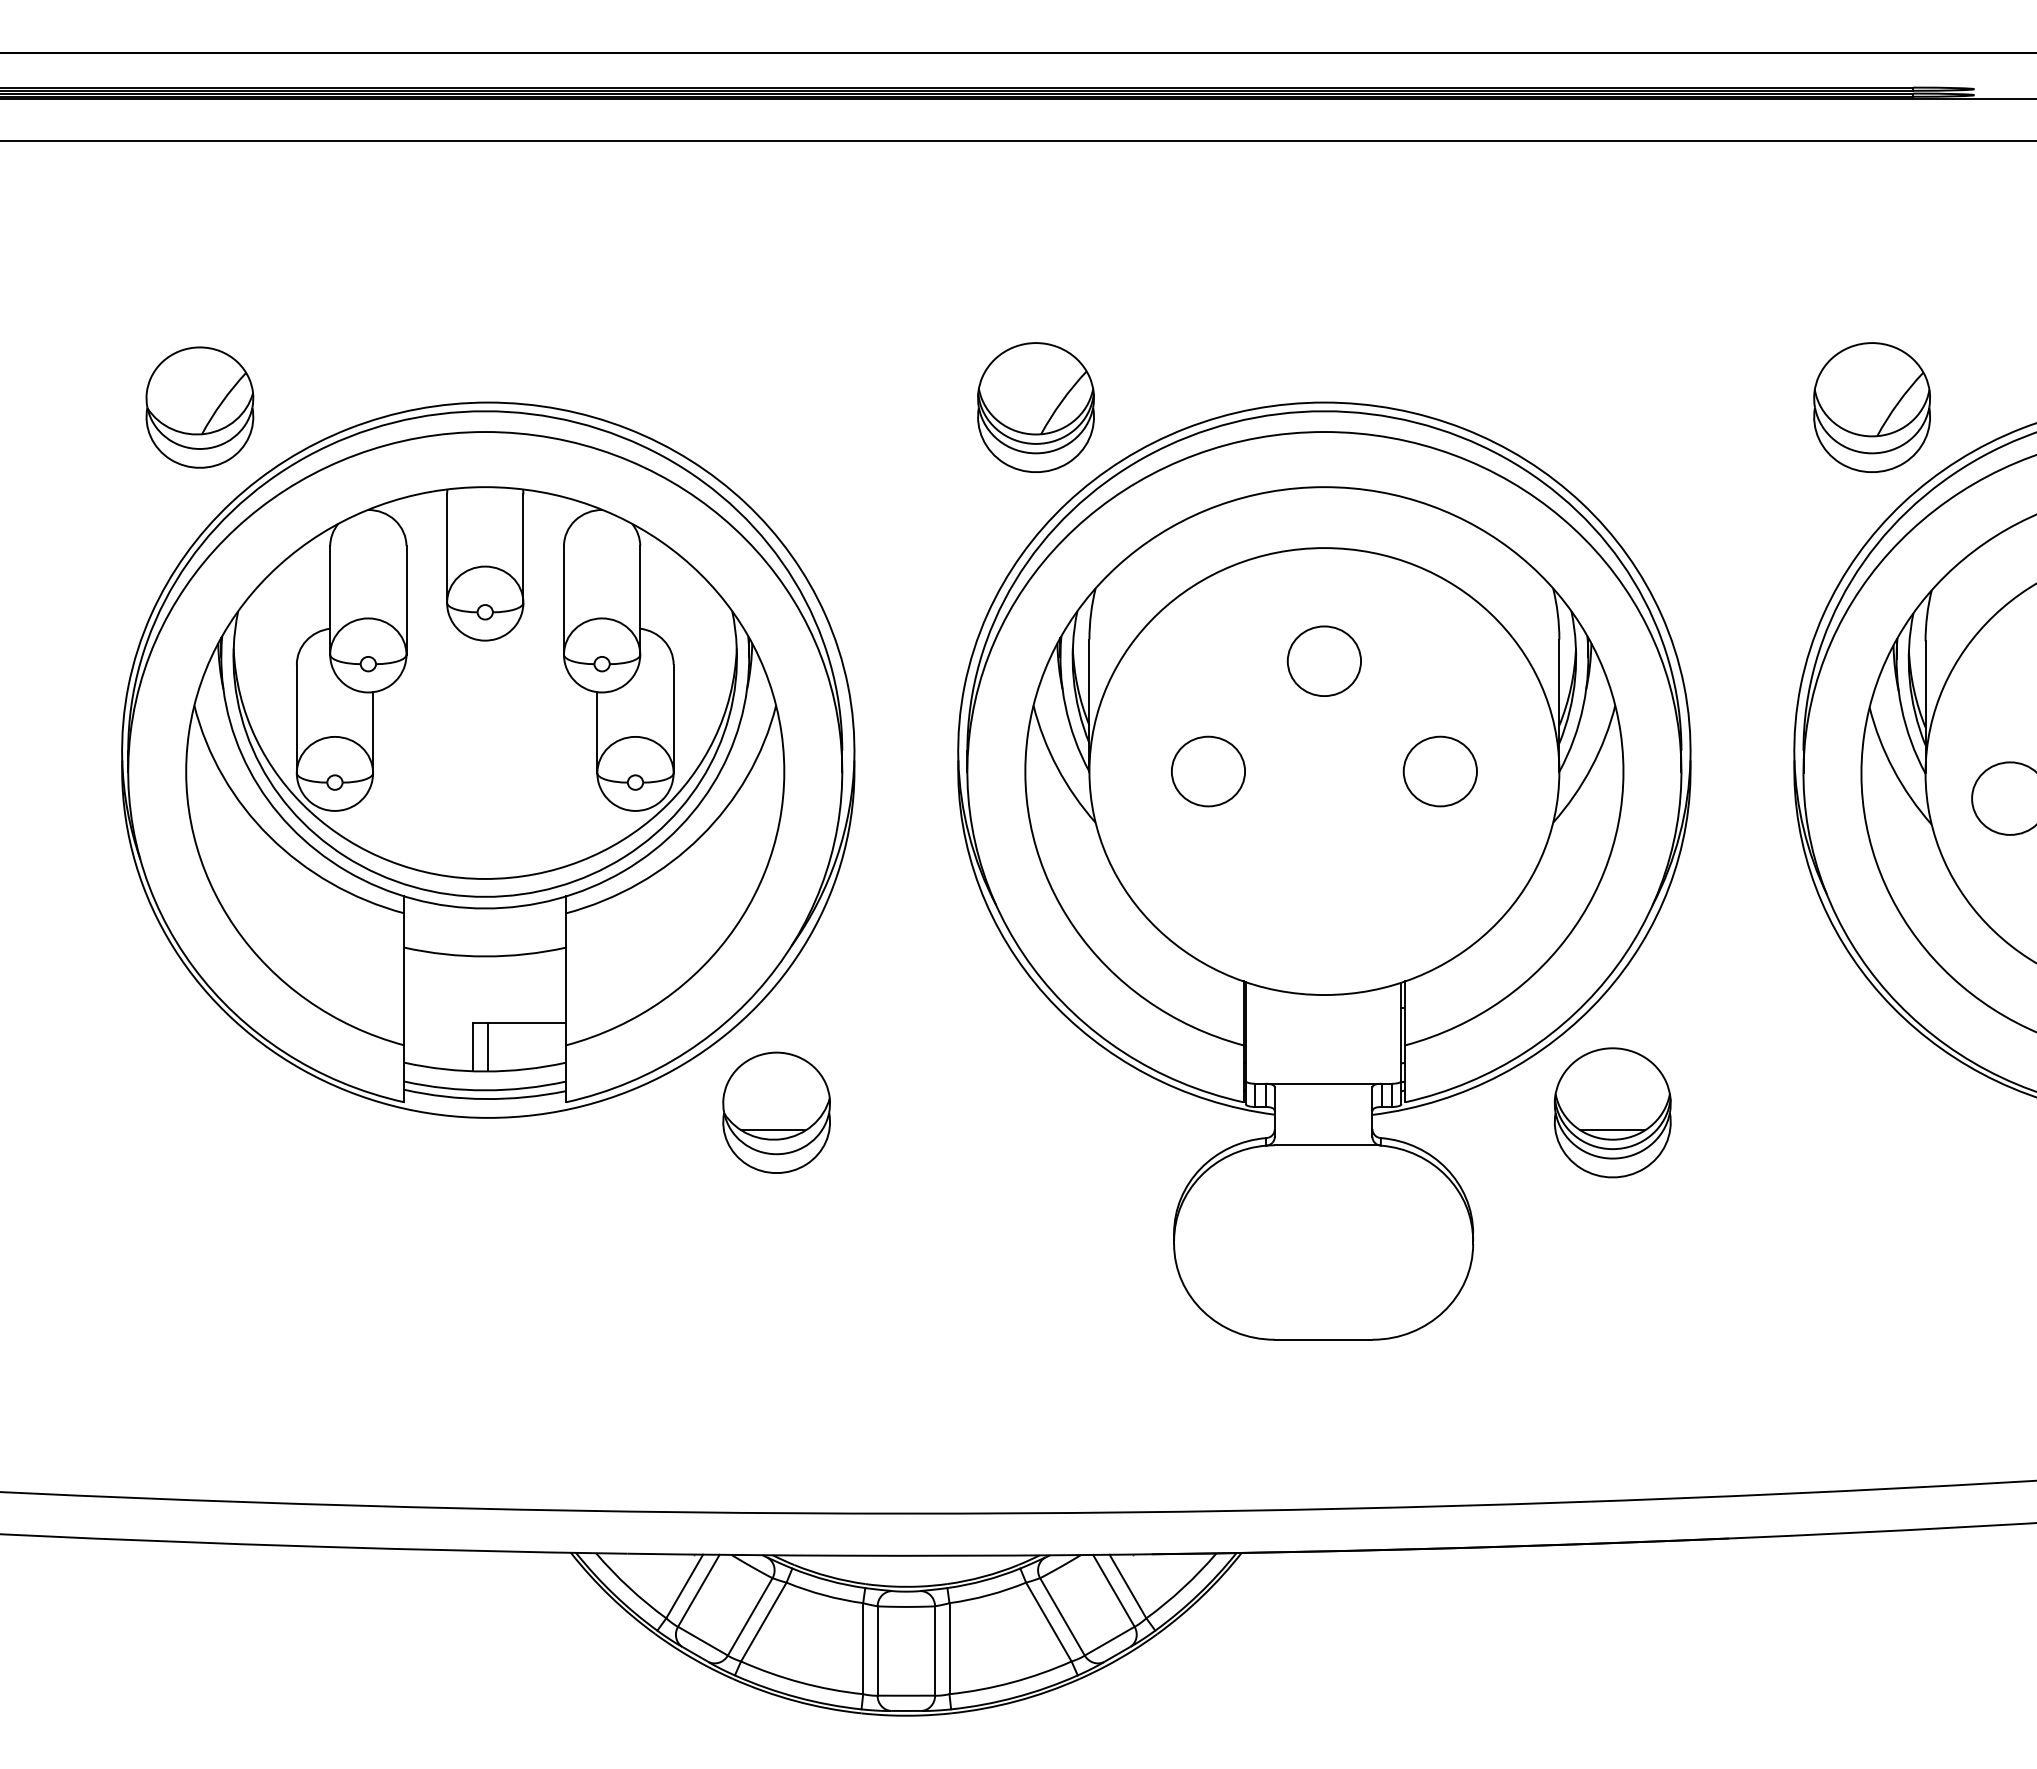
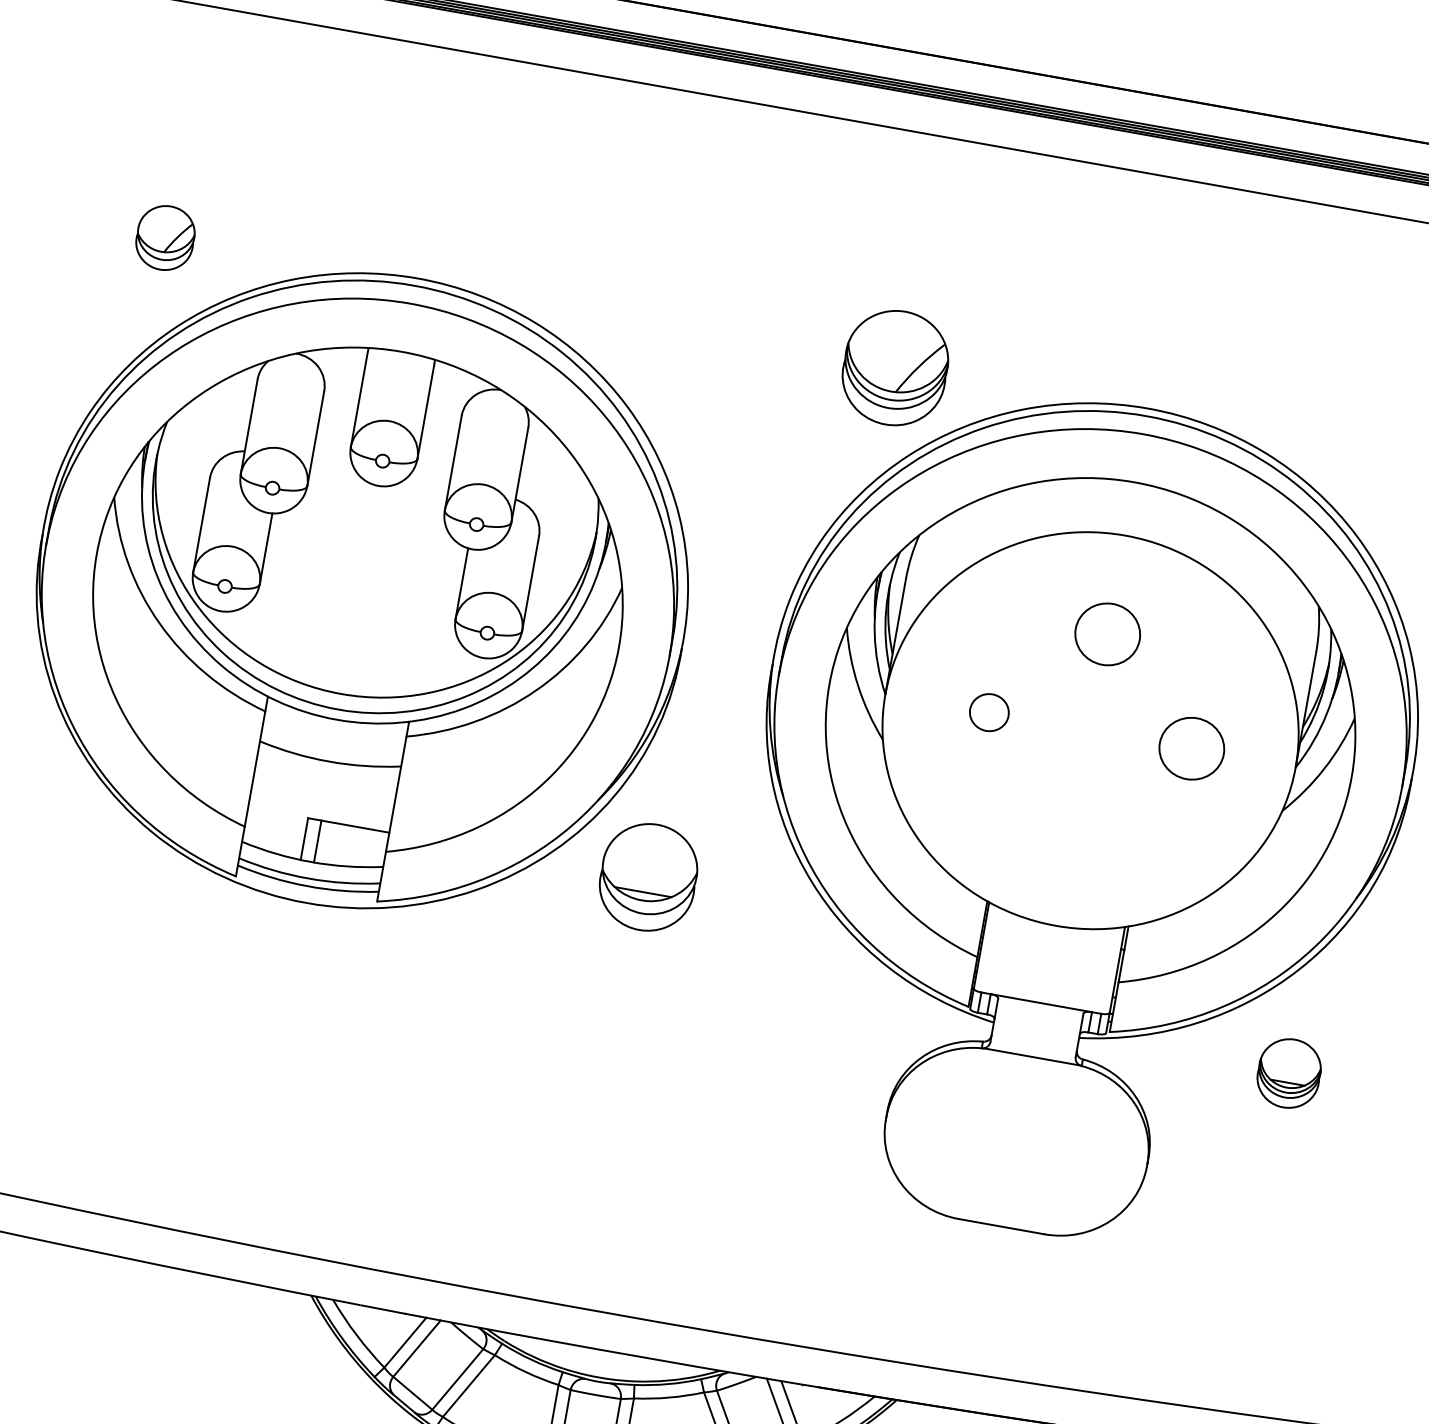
part: (199, 407) -> (165, 237), size x0.6
part: (1208, 771) -> (989, 712), size x0.6
part: (776, 1112) -> (648, 877), moved
part: (1612, 1112) -> (1289, 1073), size x0.6

